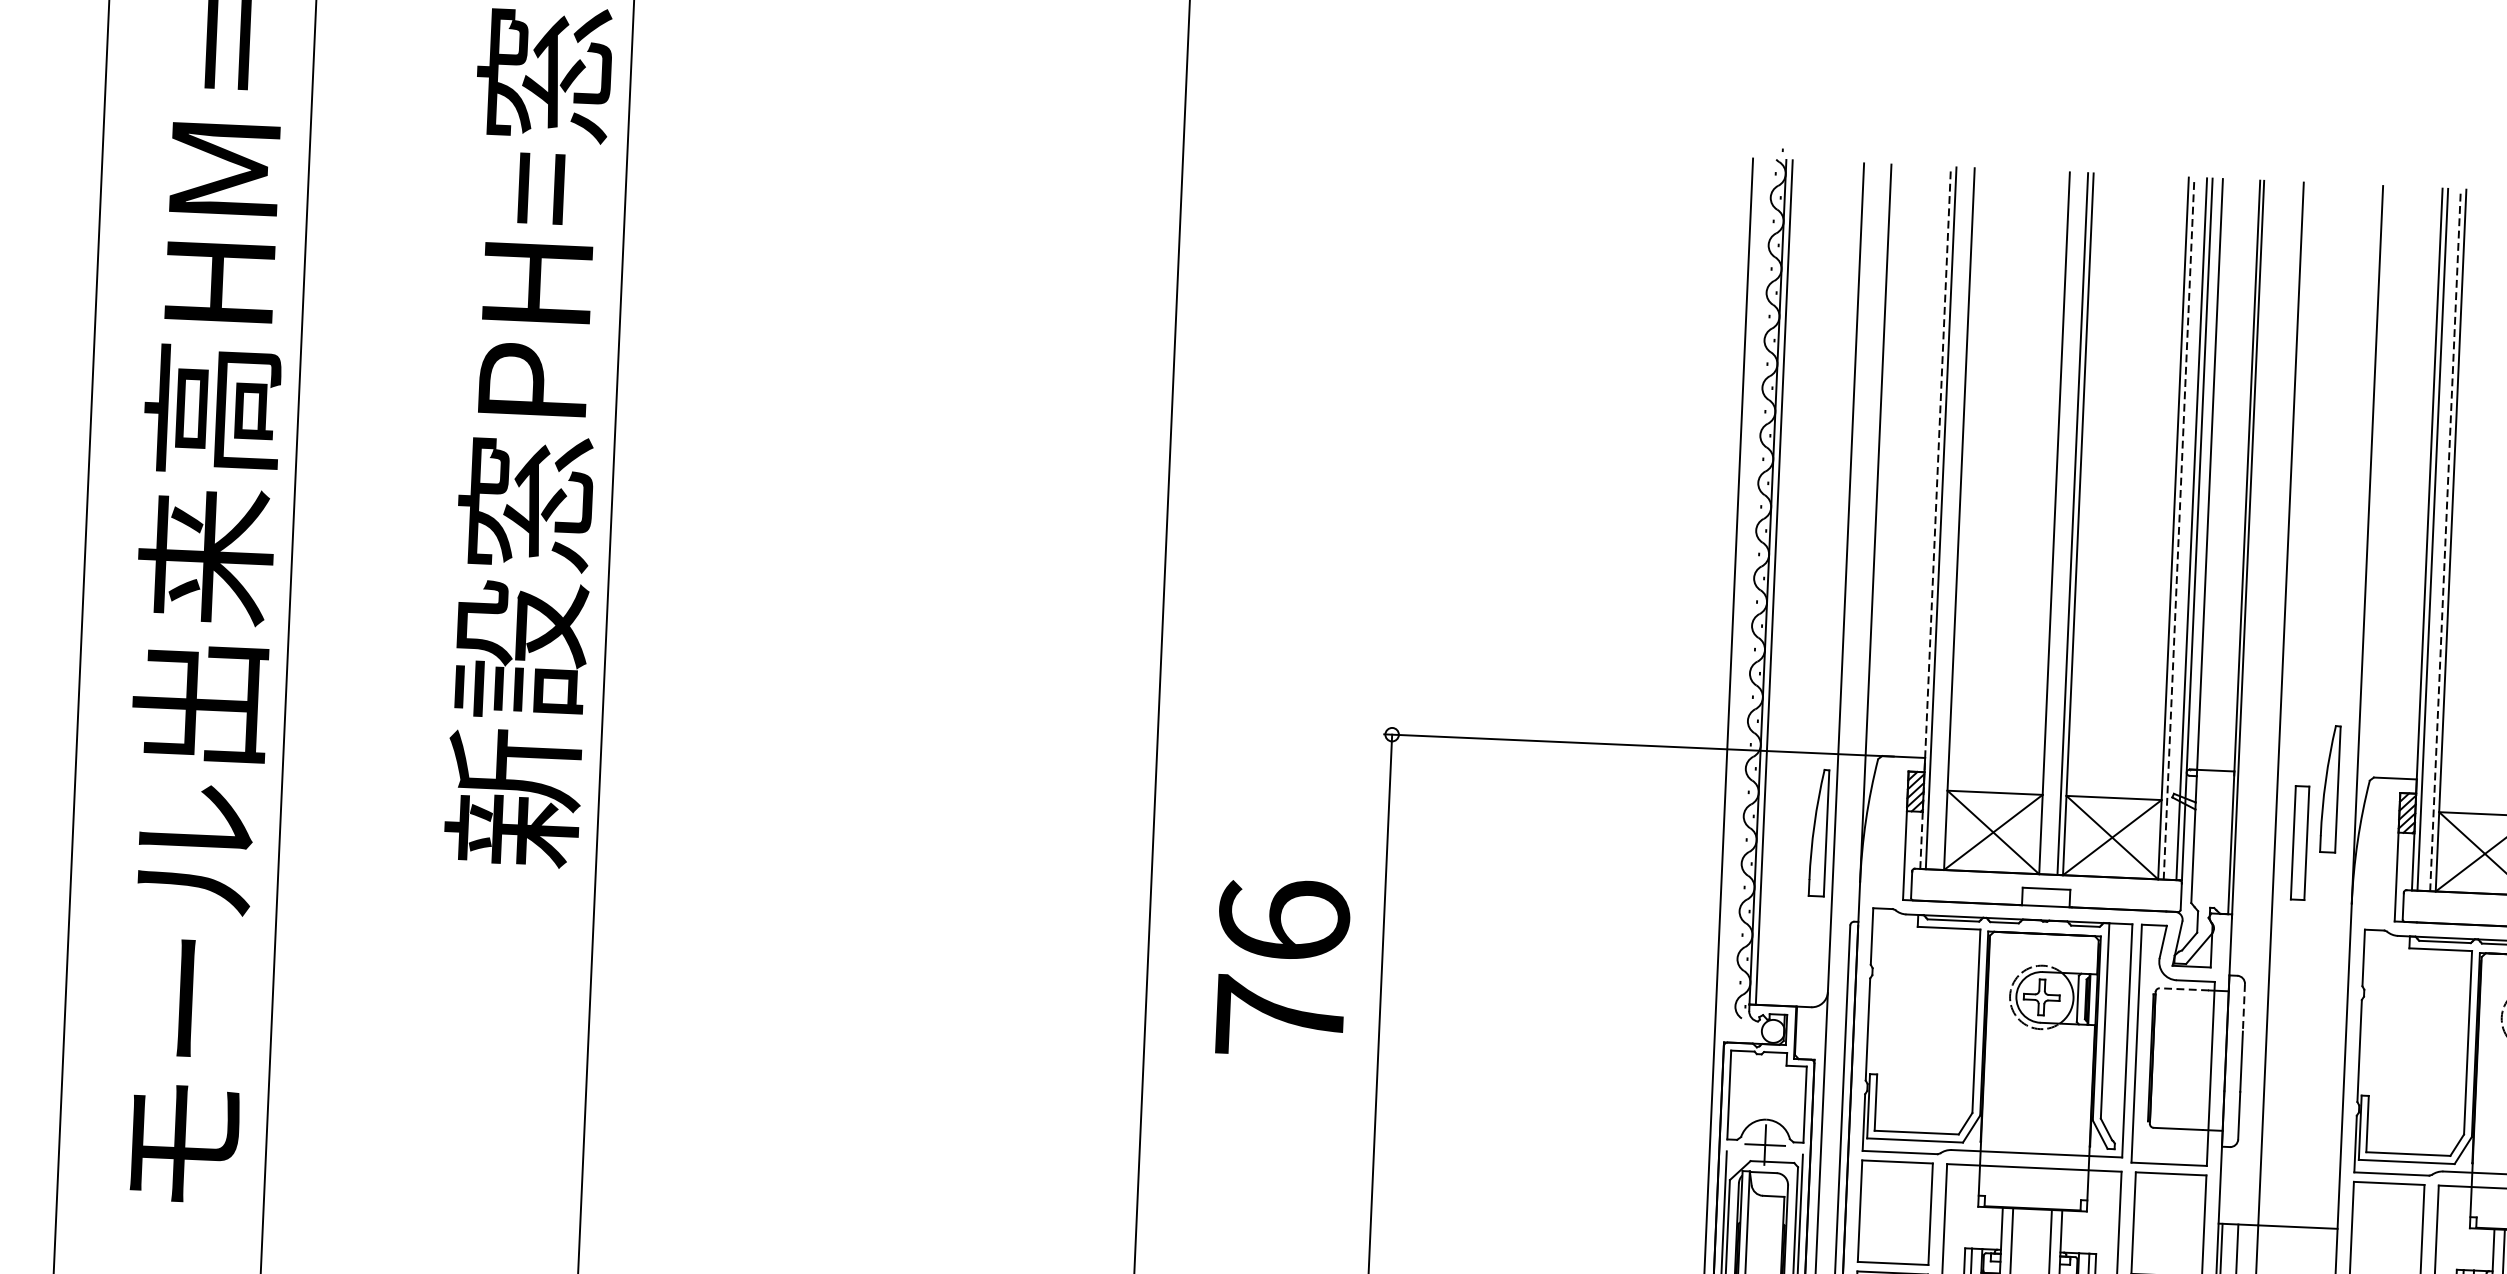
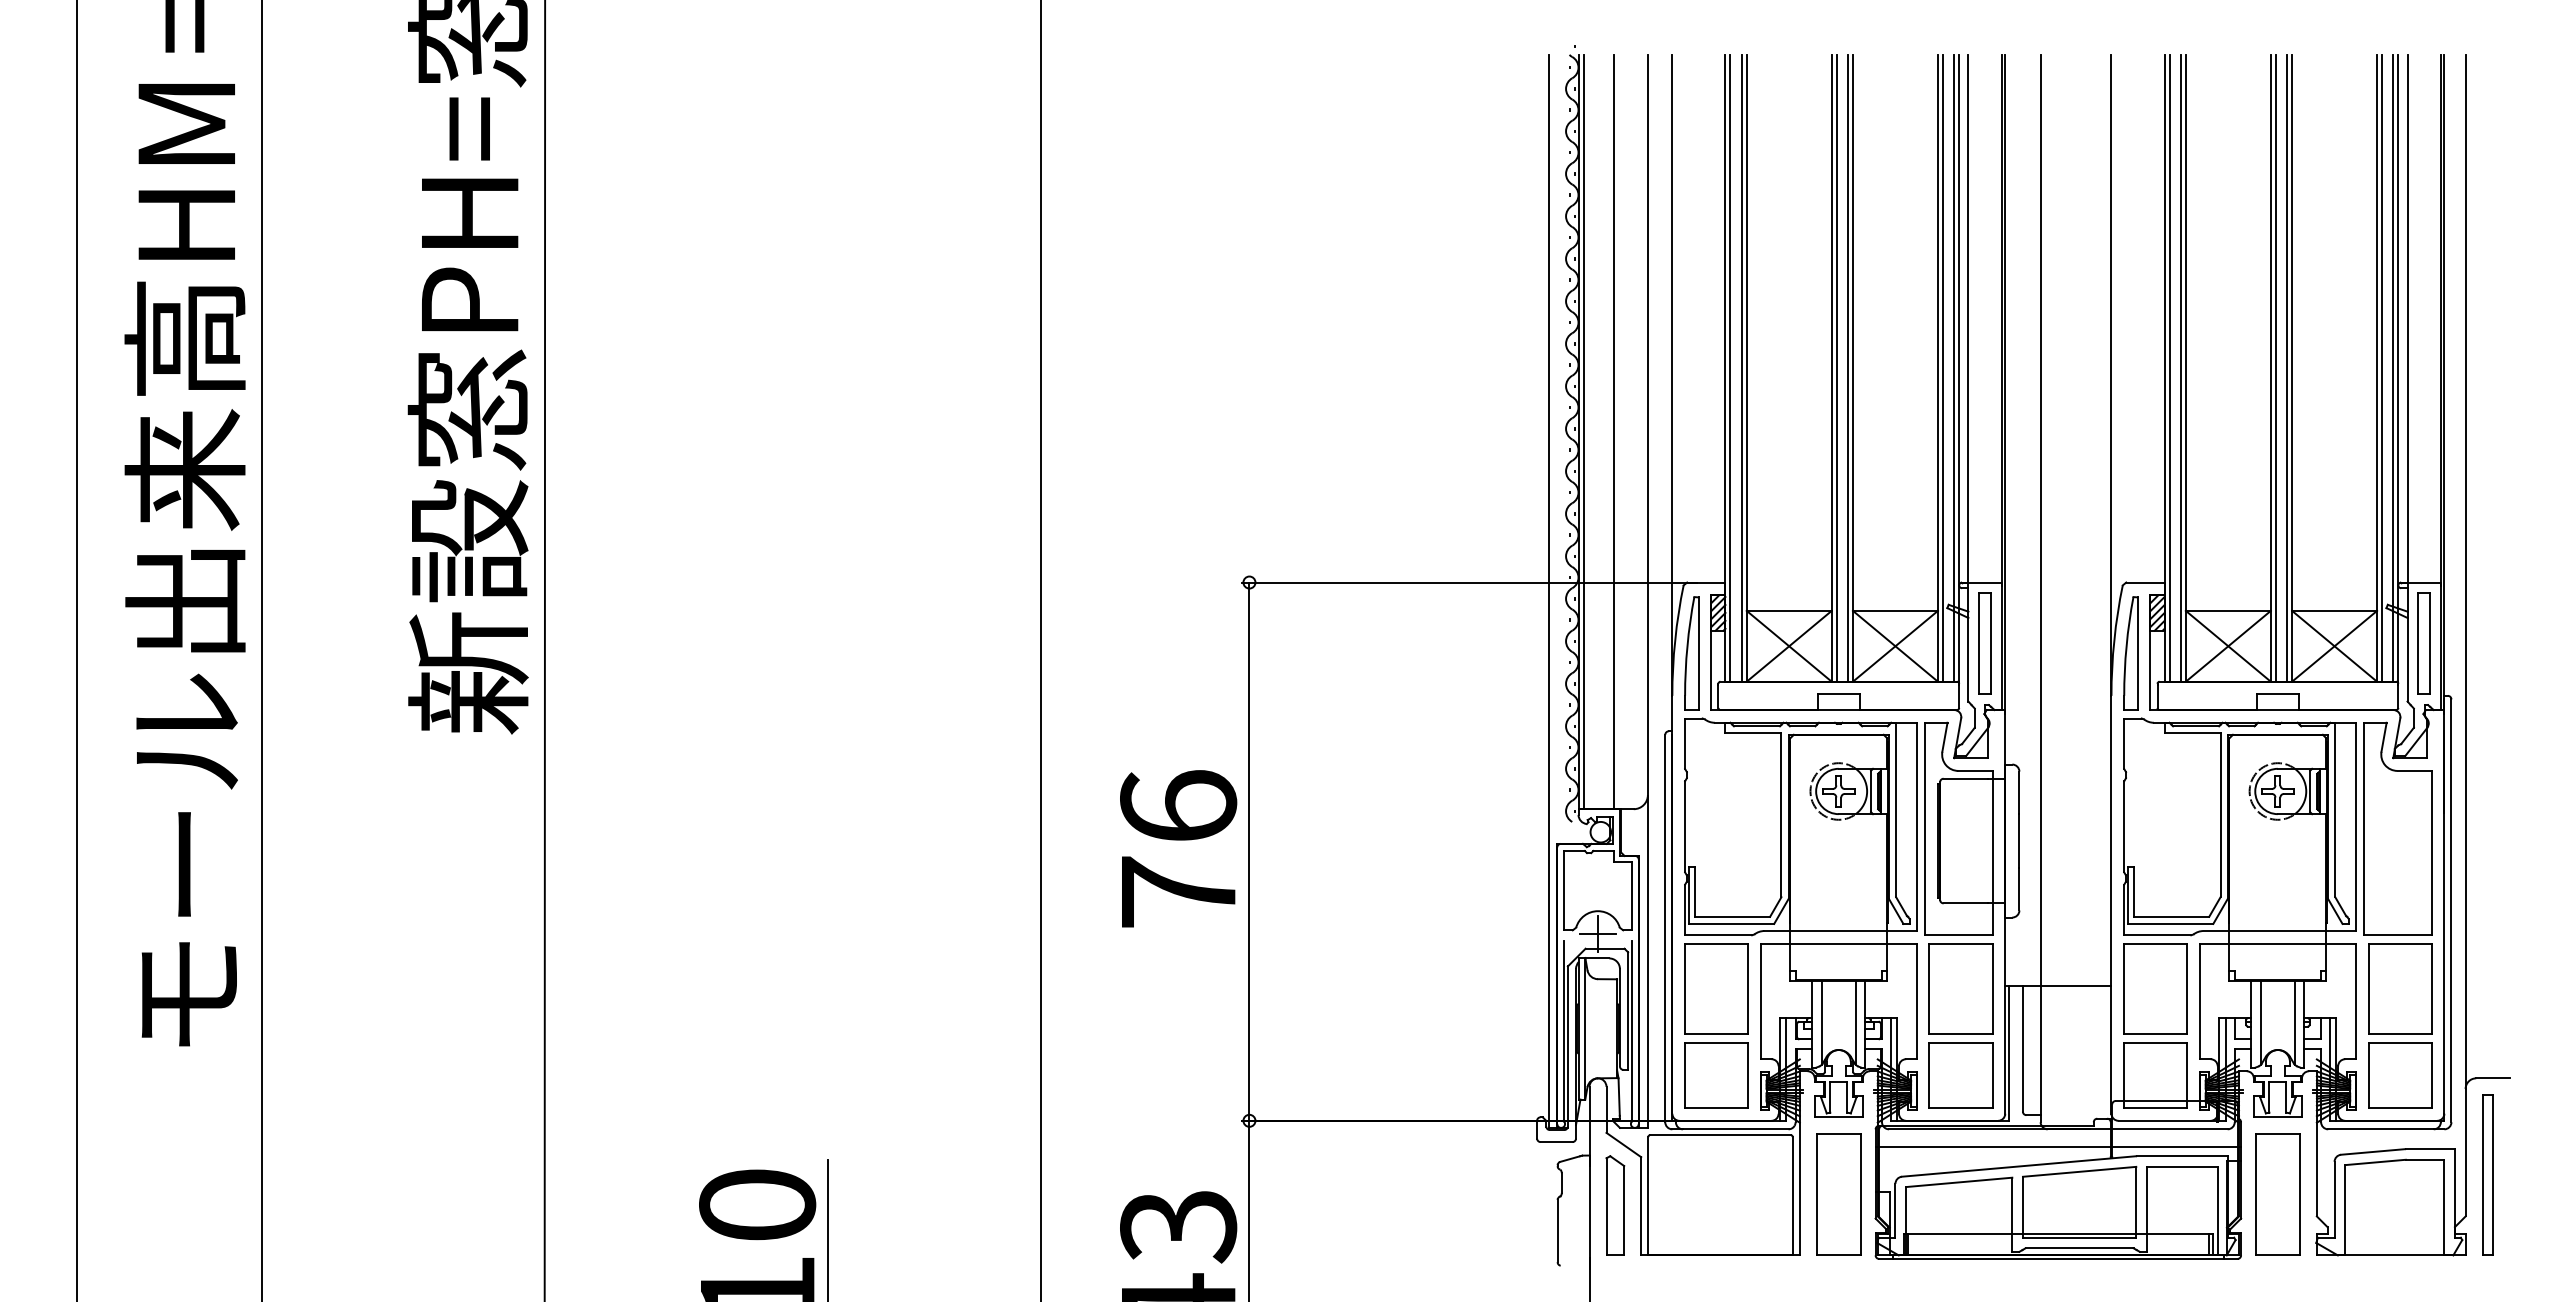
line: (1935, 517) -> (1725, 367), dashed -> solid
line: (1953, 517) -> (1741, 367), added
line: (2059, 522) -> (1836, 367), added
line: (2178, 527) -> (1942, 367), dashed -> solid
line: (2445, 539) -> (2180, 367), dashed -> solid
line: (1807, 583) -> (1613, 431), added
part: (2329, 789) -> (2130, 653), moved
part: (1818, 832) -> (1691, 653), moved
part: (2299, 842) -> (1984, 643), moved
text: (1282, 967) -> (1178, 848), moved
line: (2184, 989) -> (1965, 778), dashed -> solid
line: (2244, 1008) -> (2019, 793), dashed -> solid

